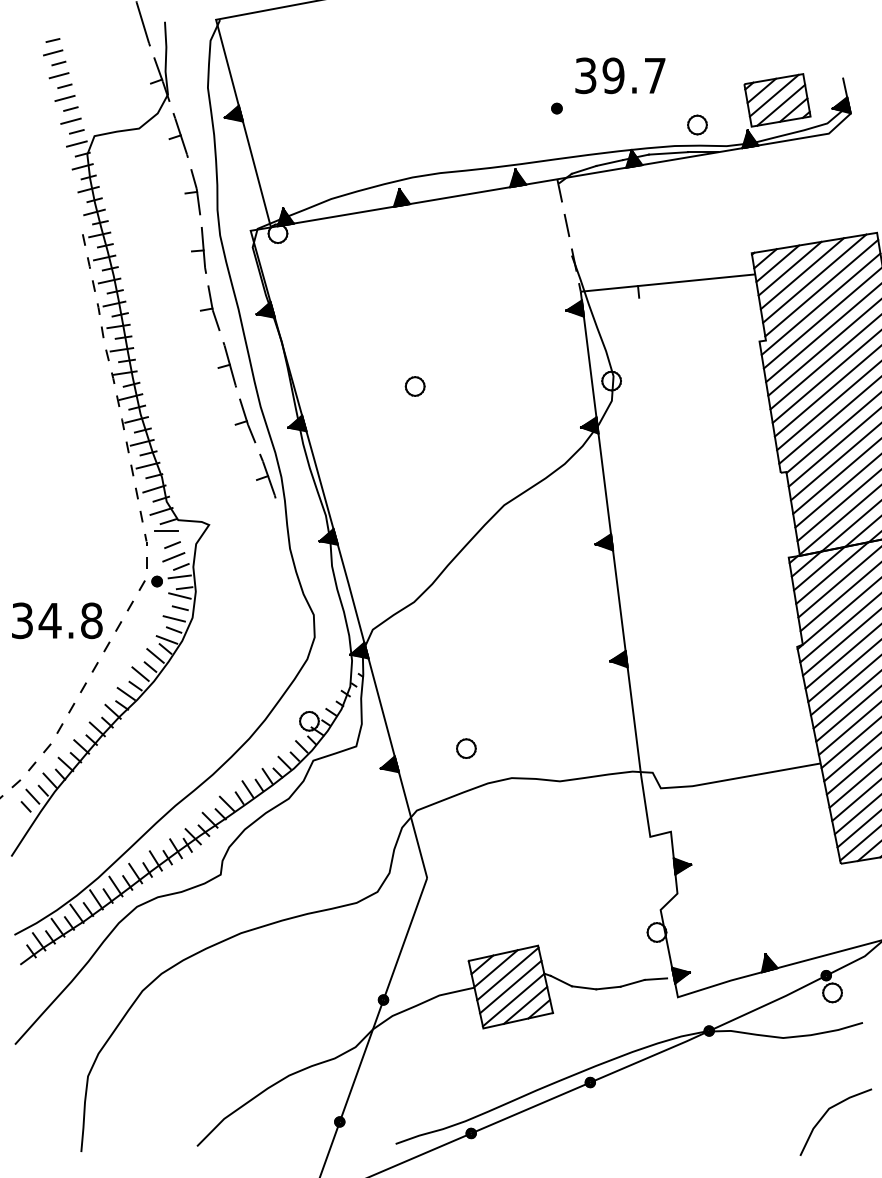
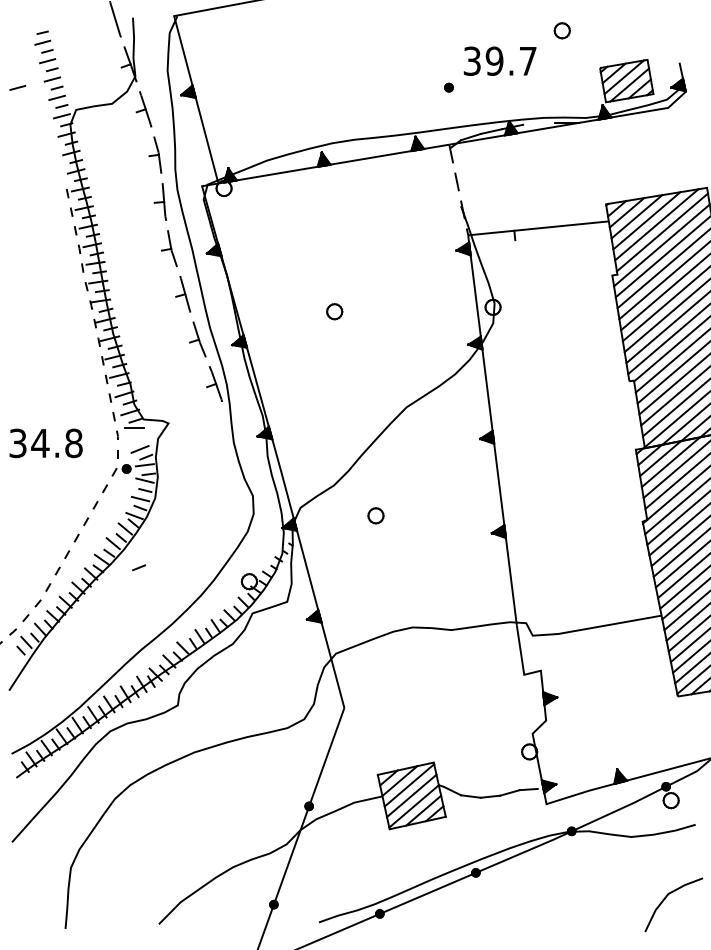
line: (22, 108) -> (18, 87), added
part: (697, 124) -> (562, 30), moved
line: (667, 153) -> (538, 123), removed
line: (172, 544) -> (139, 567), moved
text: (57, 620) -> (46, 443), moved
part: (466, 748) -> (376, 515), moved

